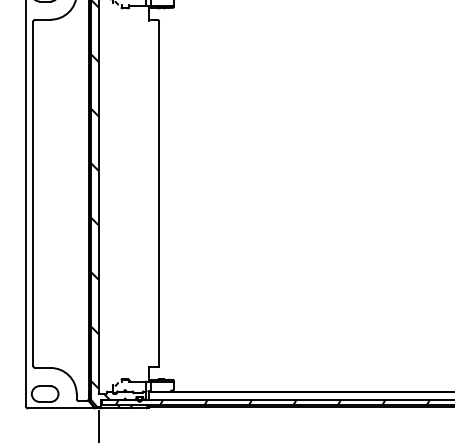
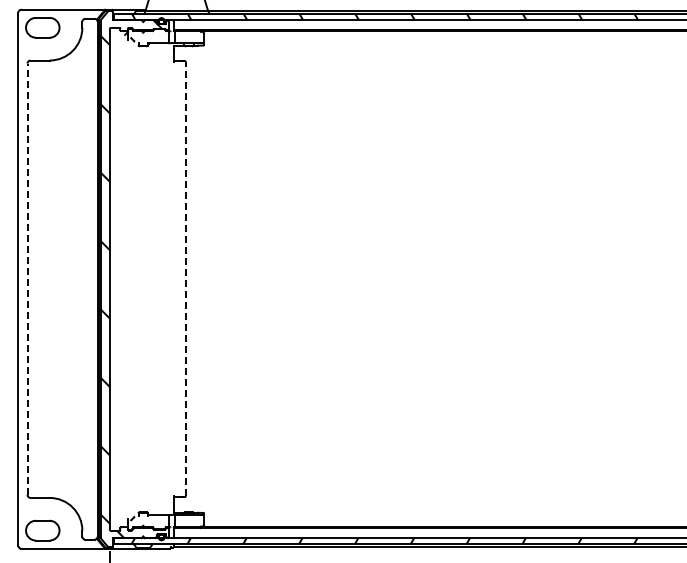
line: (33, 194) -> (27, 279), solid -> dashed
line: (158, 194) -> (185, 279), solid -> dashed

